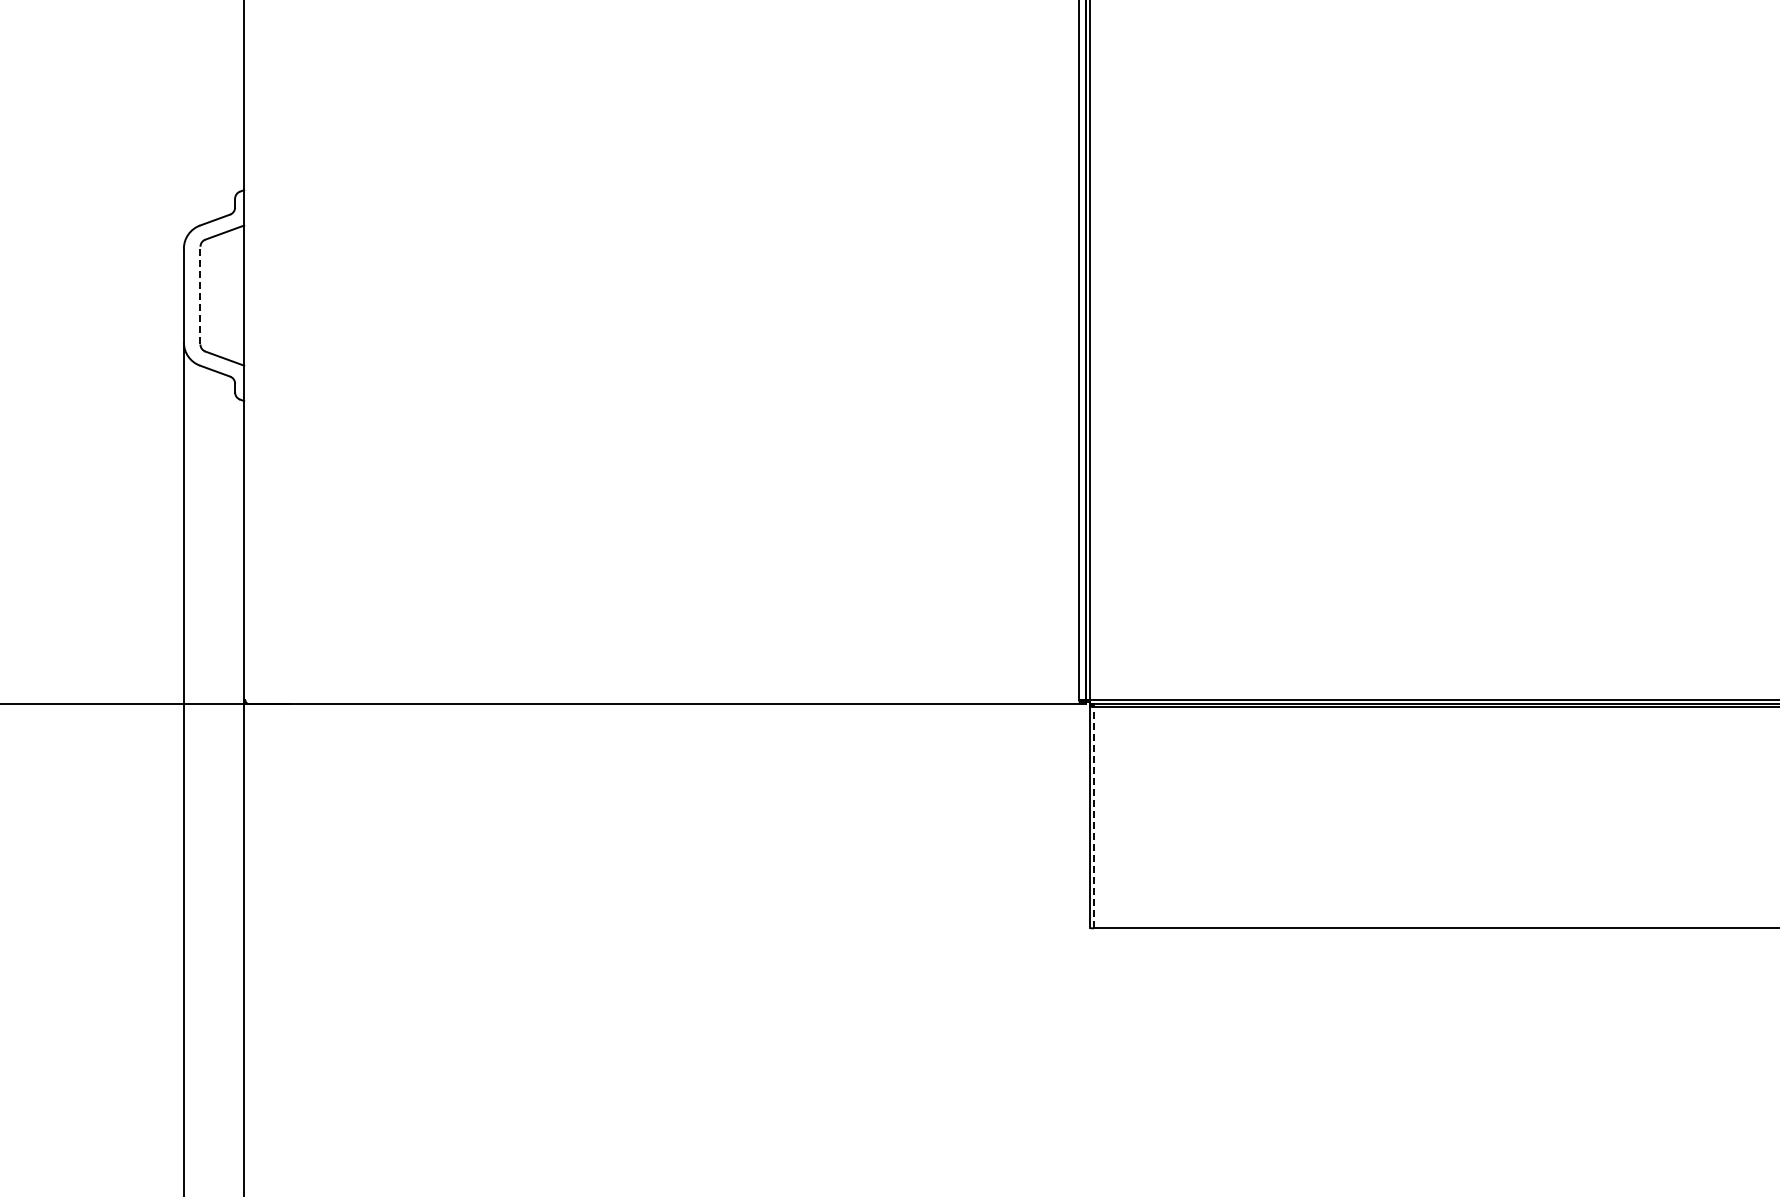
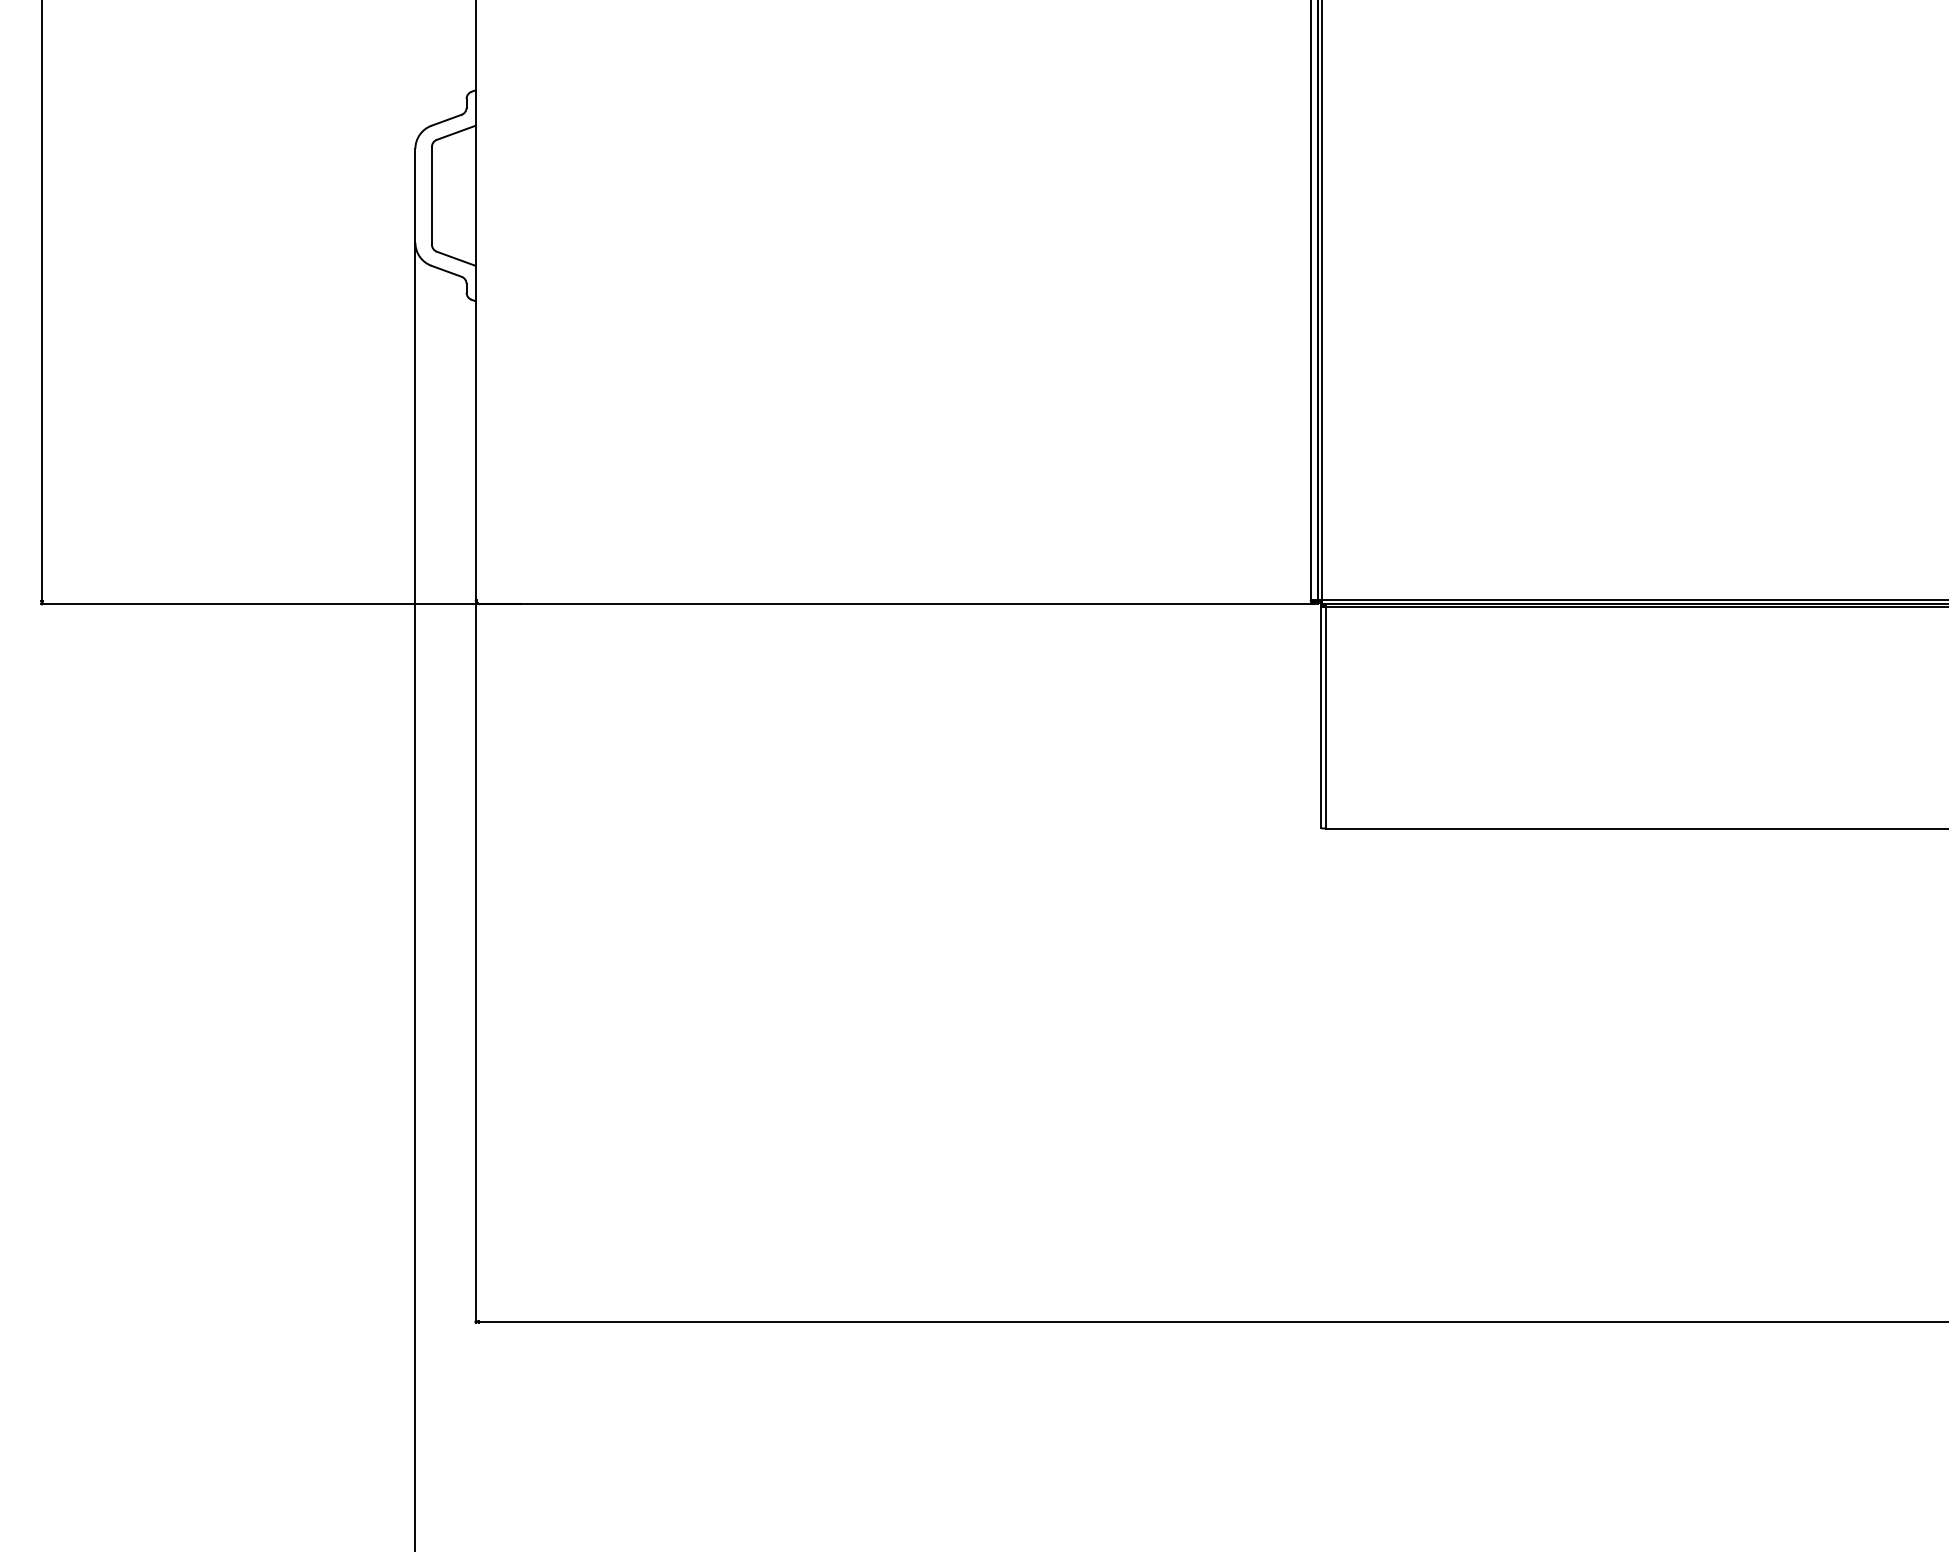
line: (200, 295) -> (431, 195), dashed -> solid
line: (1094, 817) -> (1325, 717), dashed -> solid

